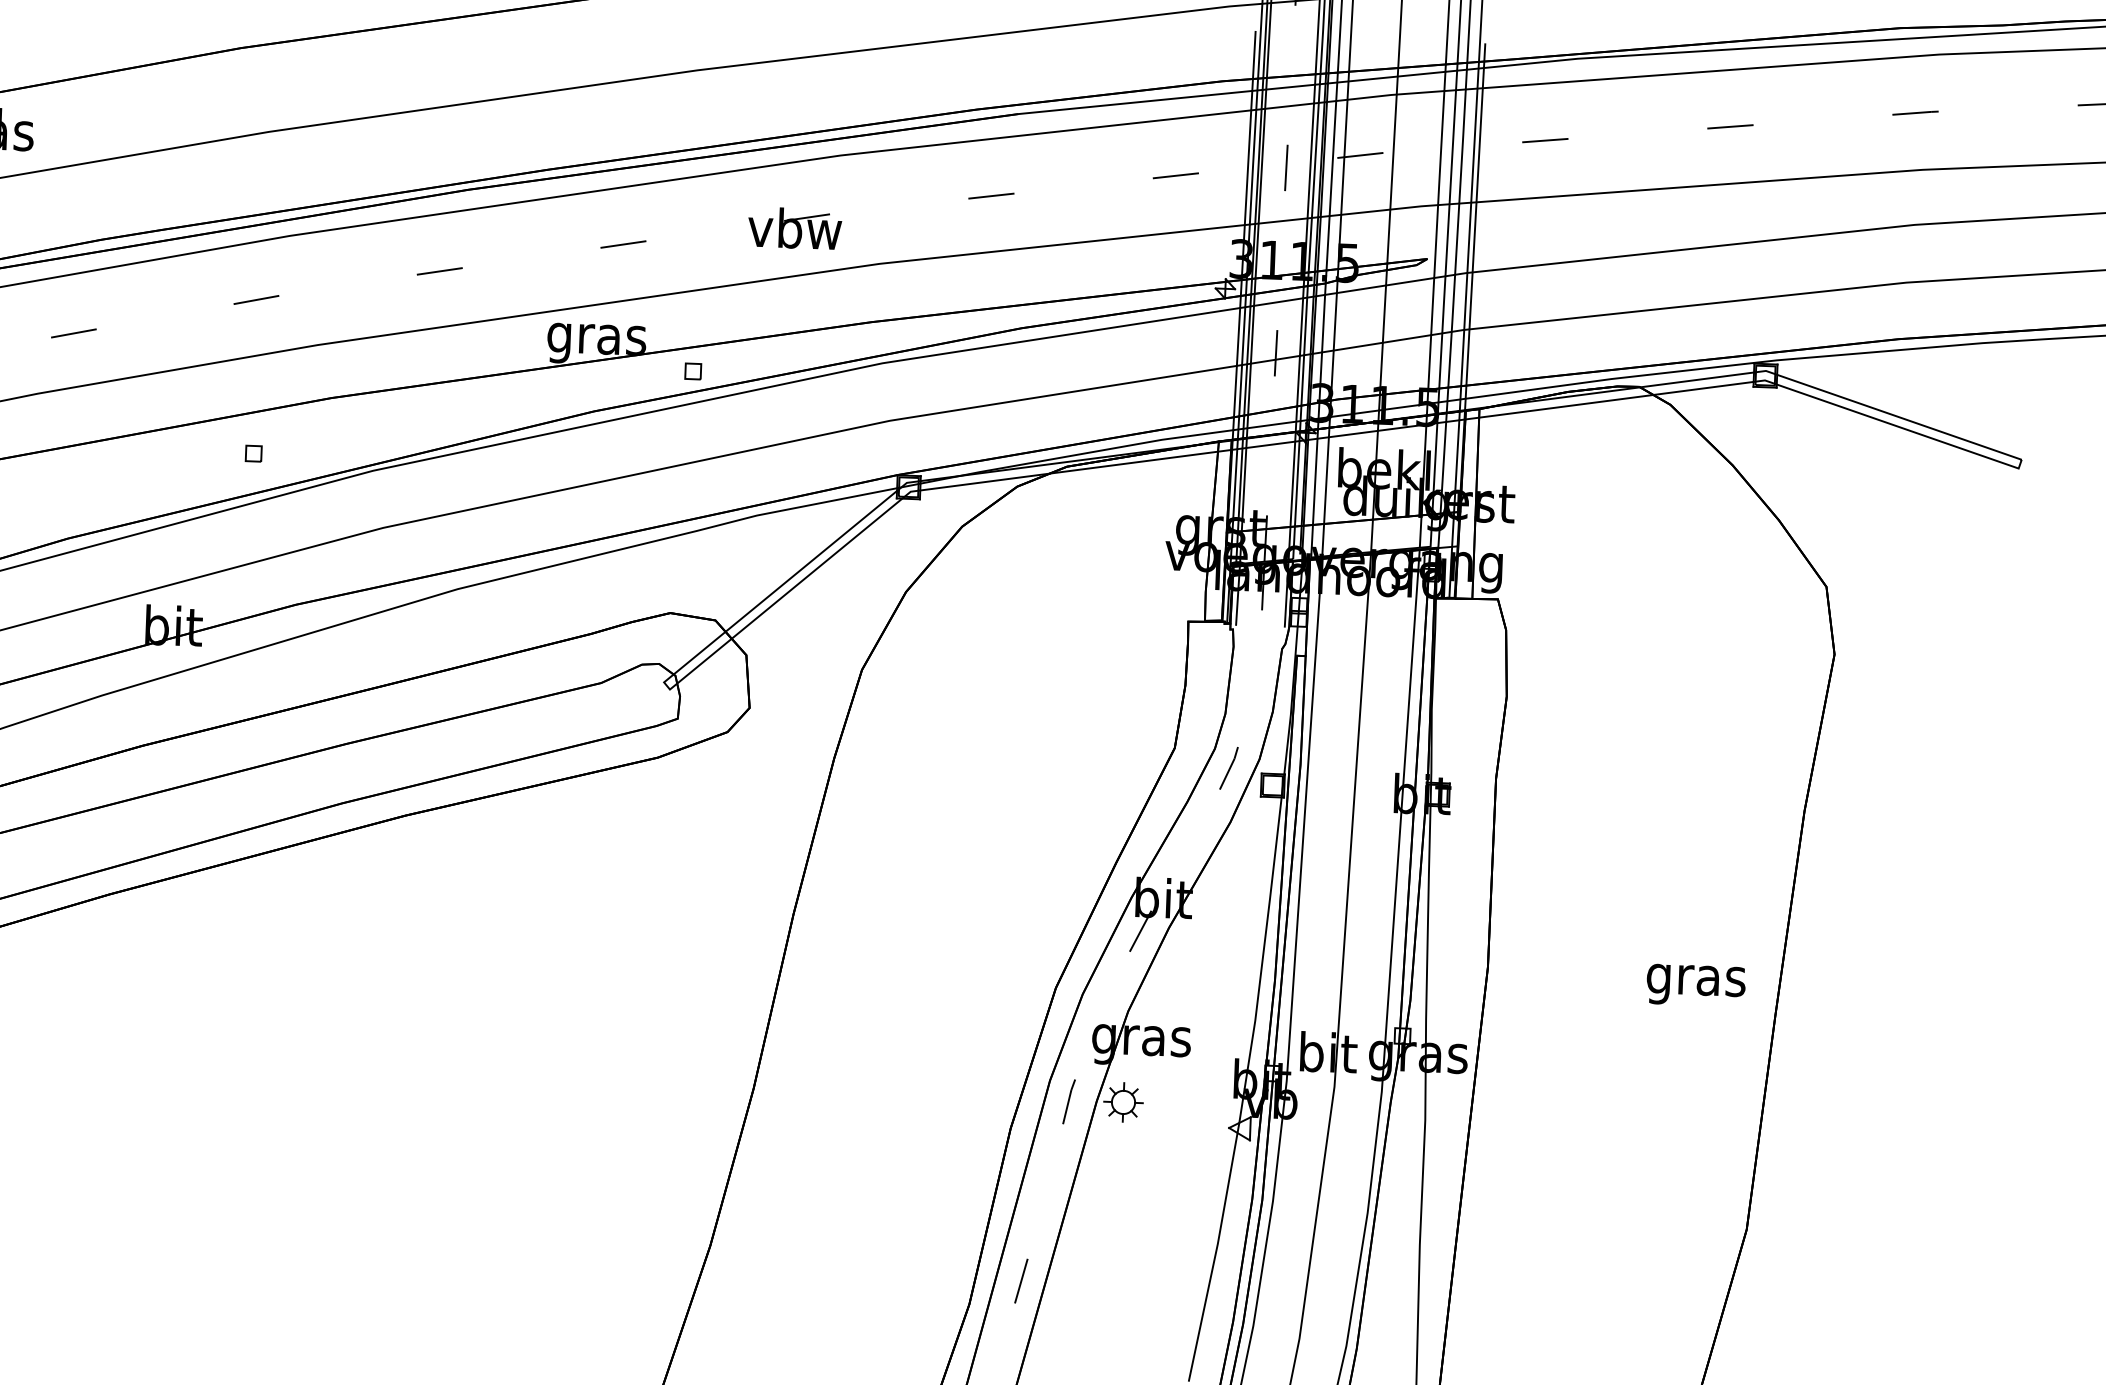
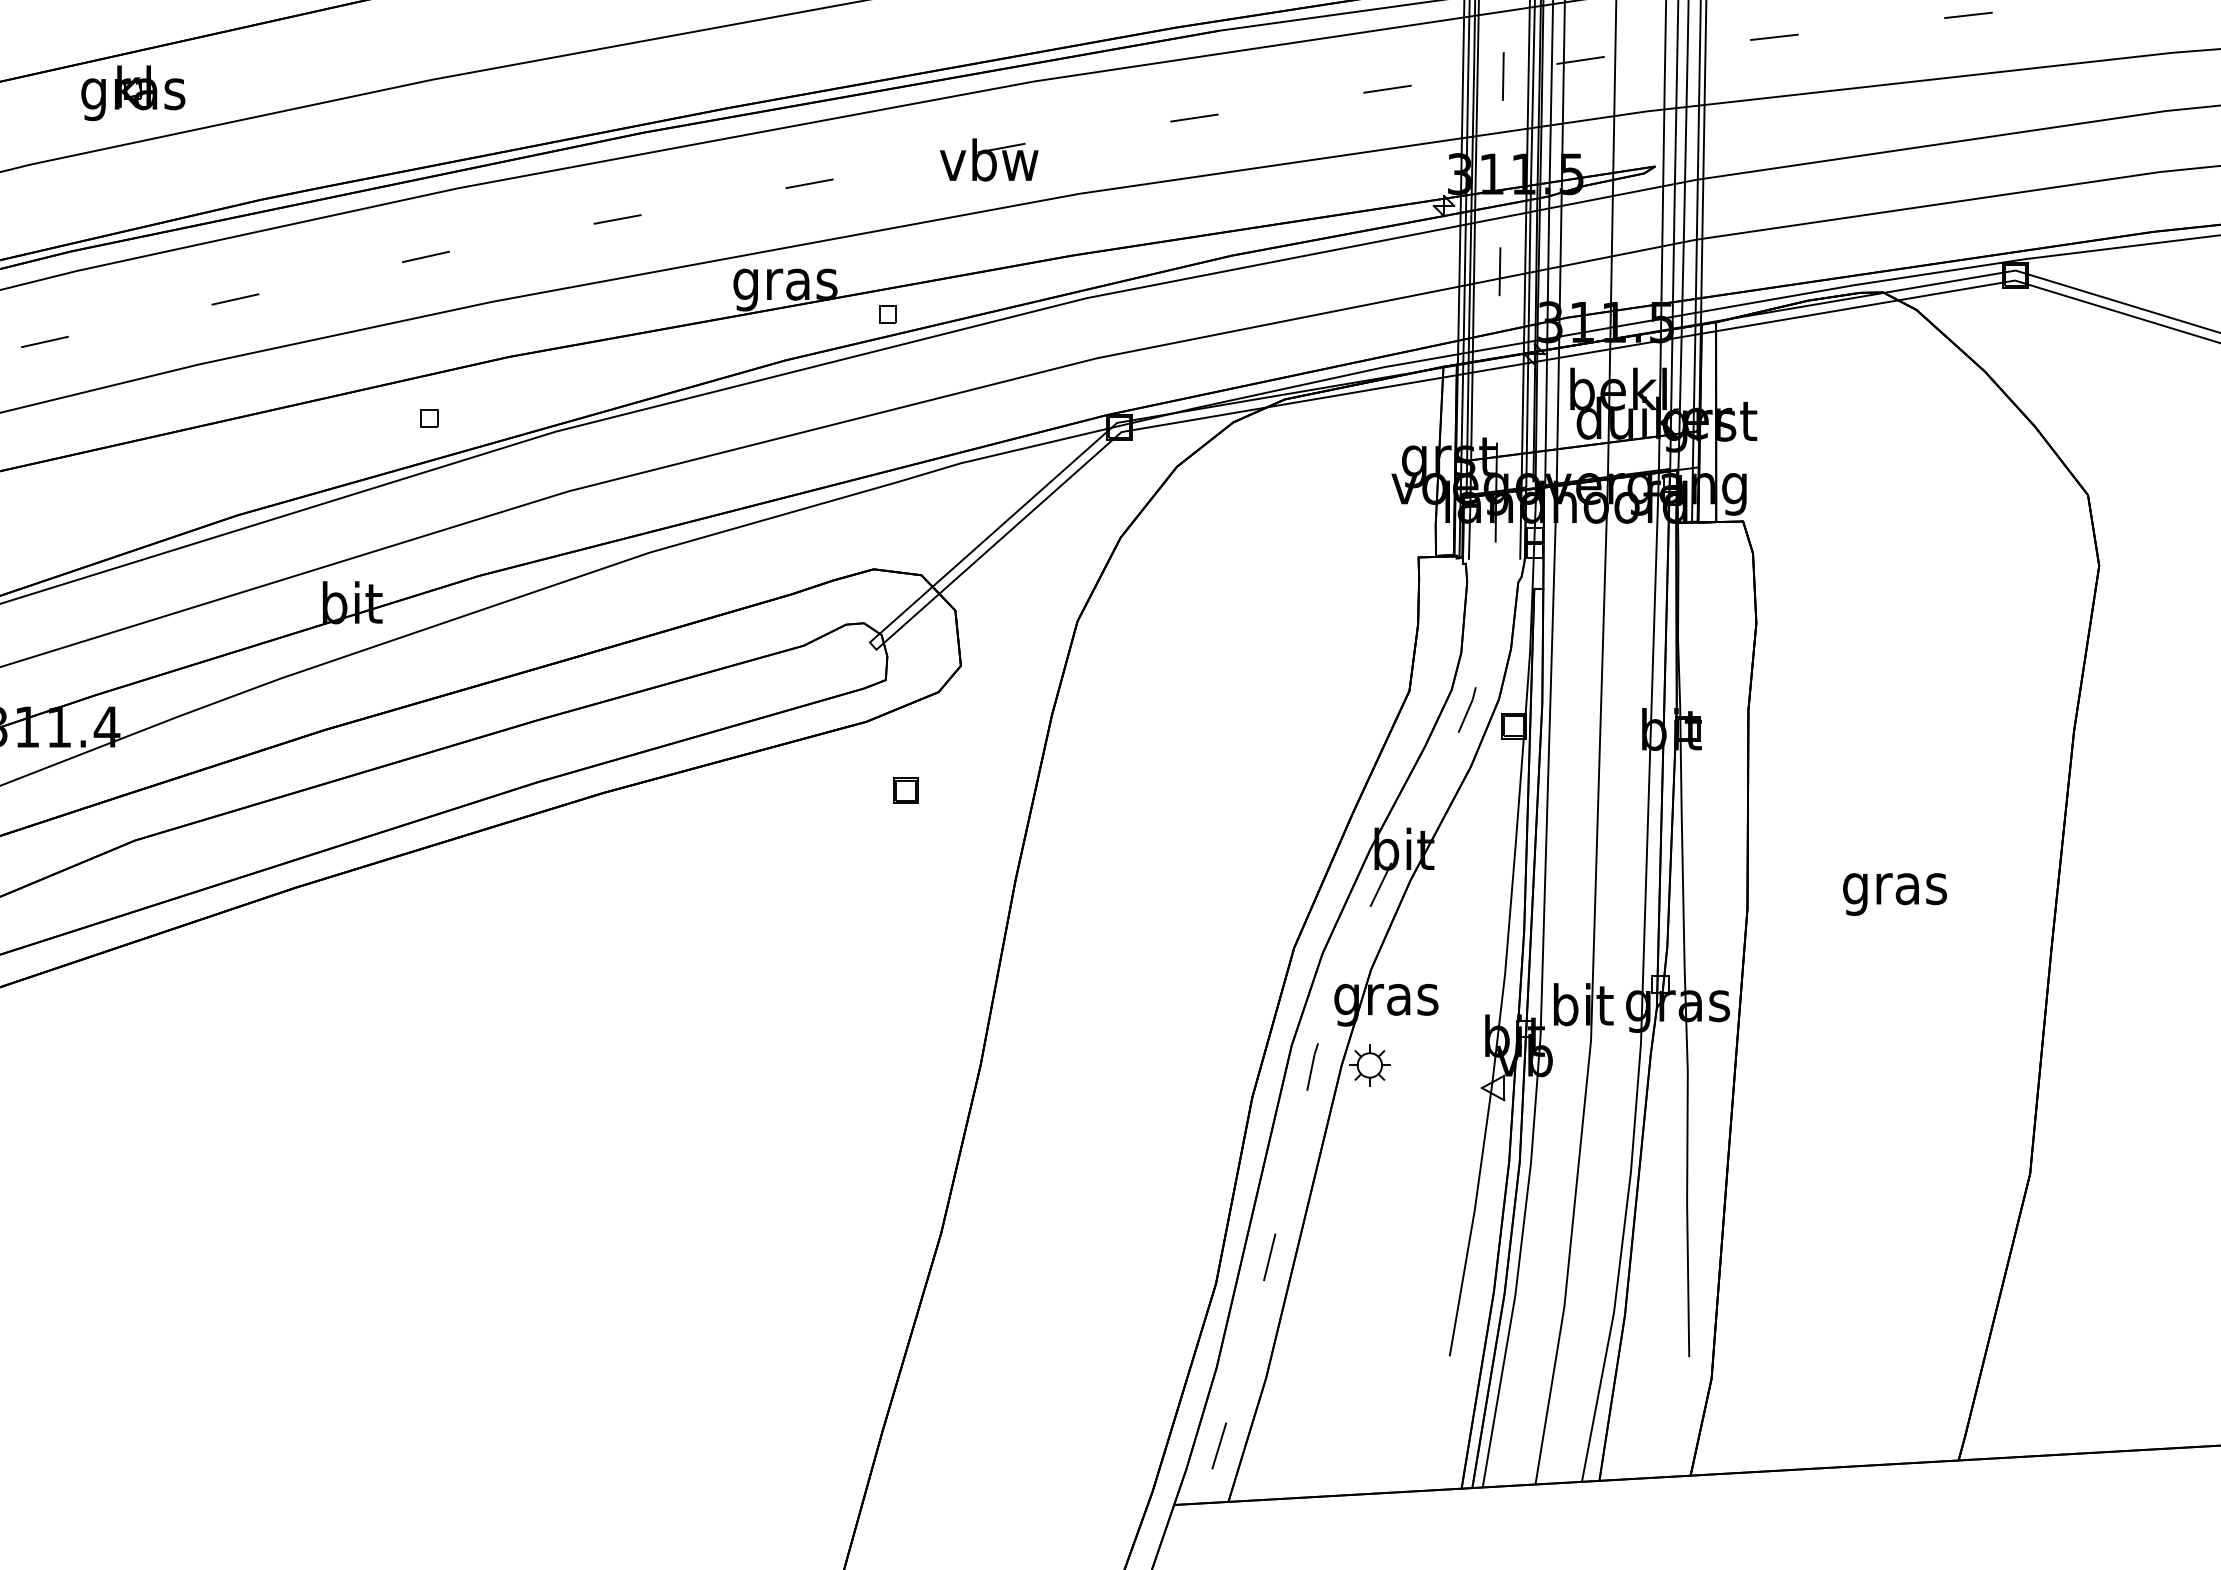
part: (692, 824) -> (905, 790), added
text: (1696, 985) -> (1895, 894), moved

